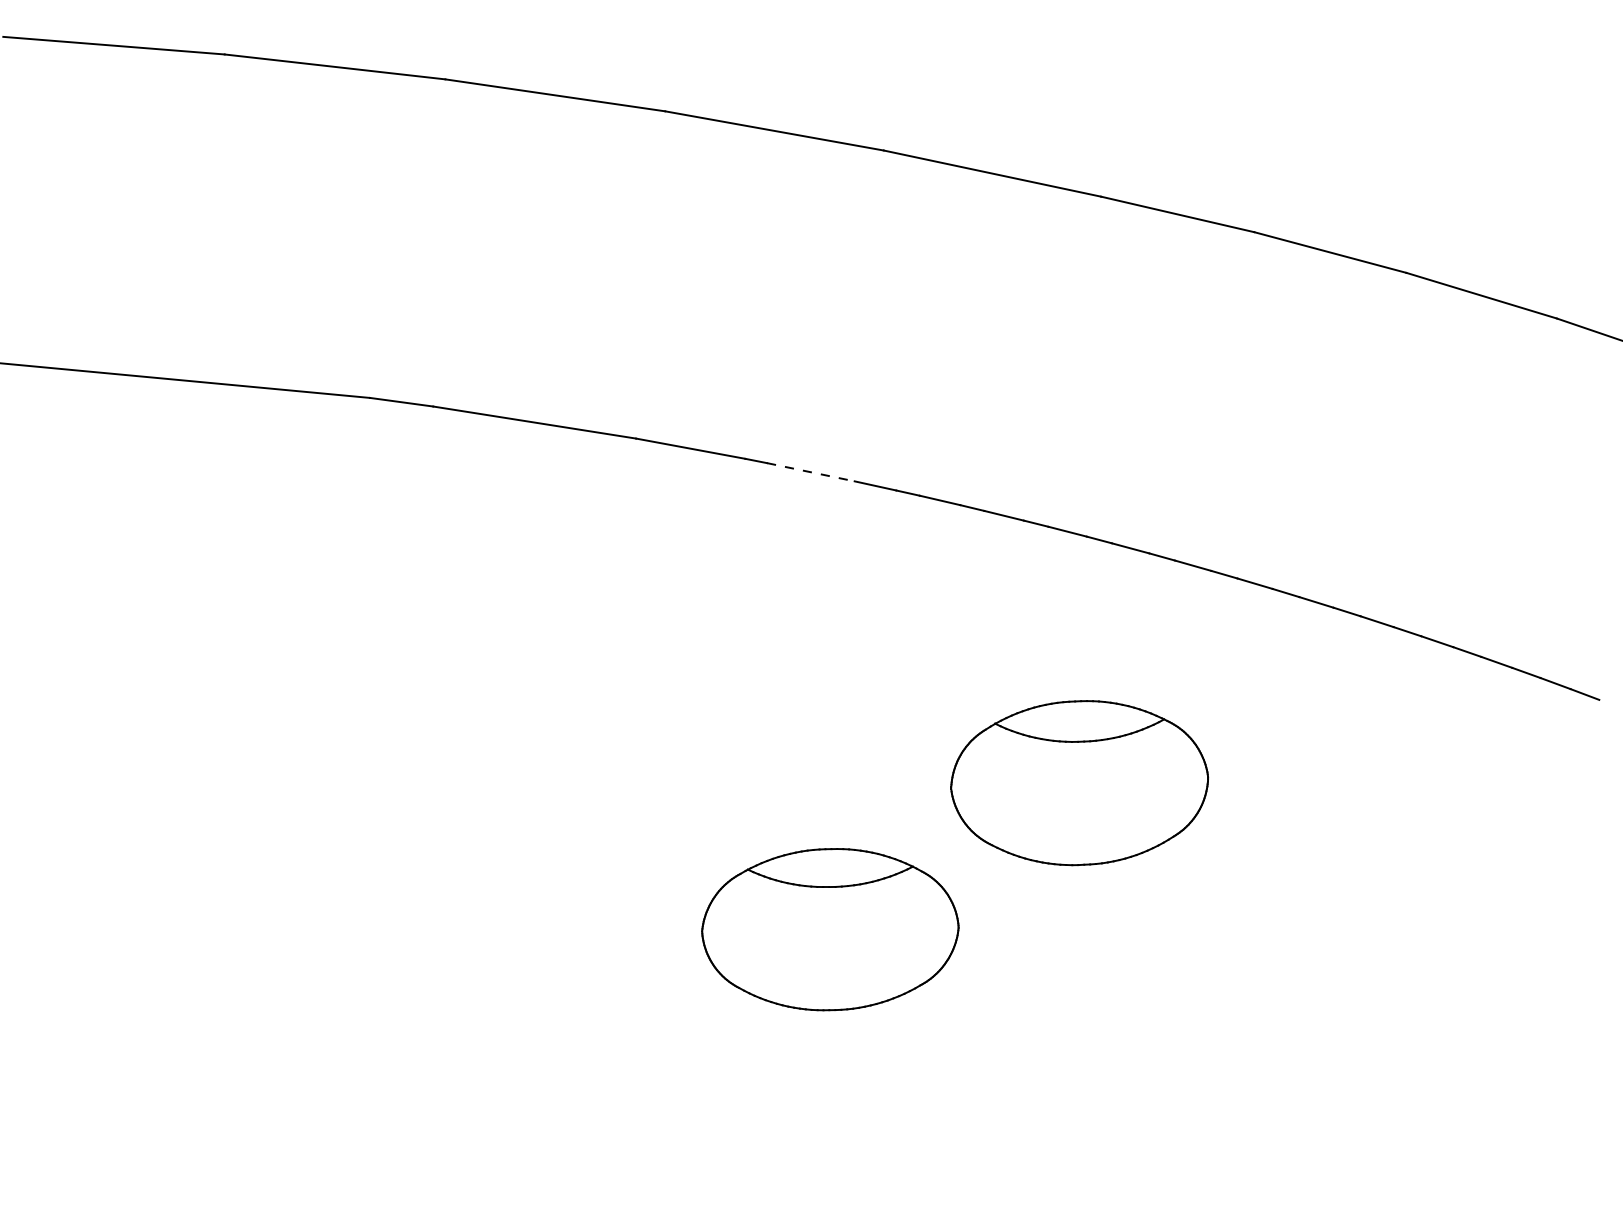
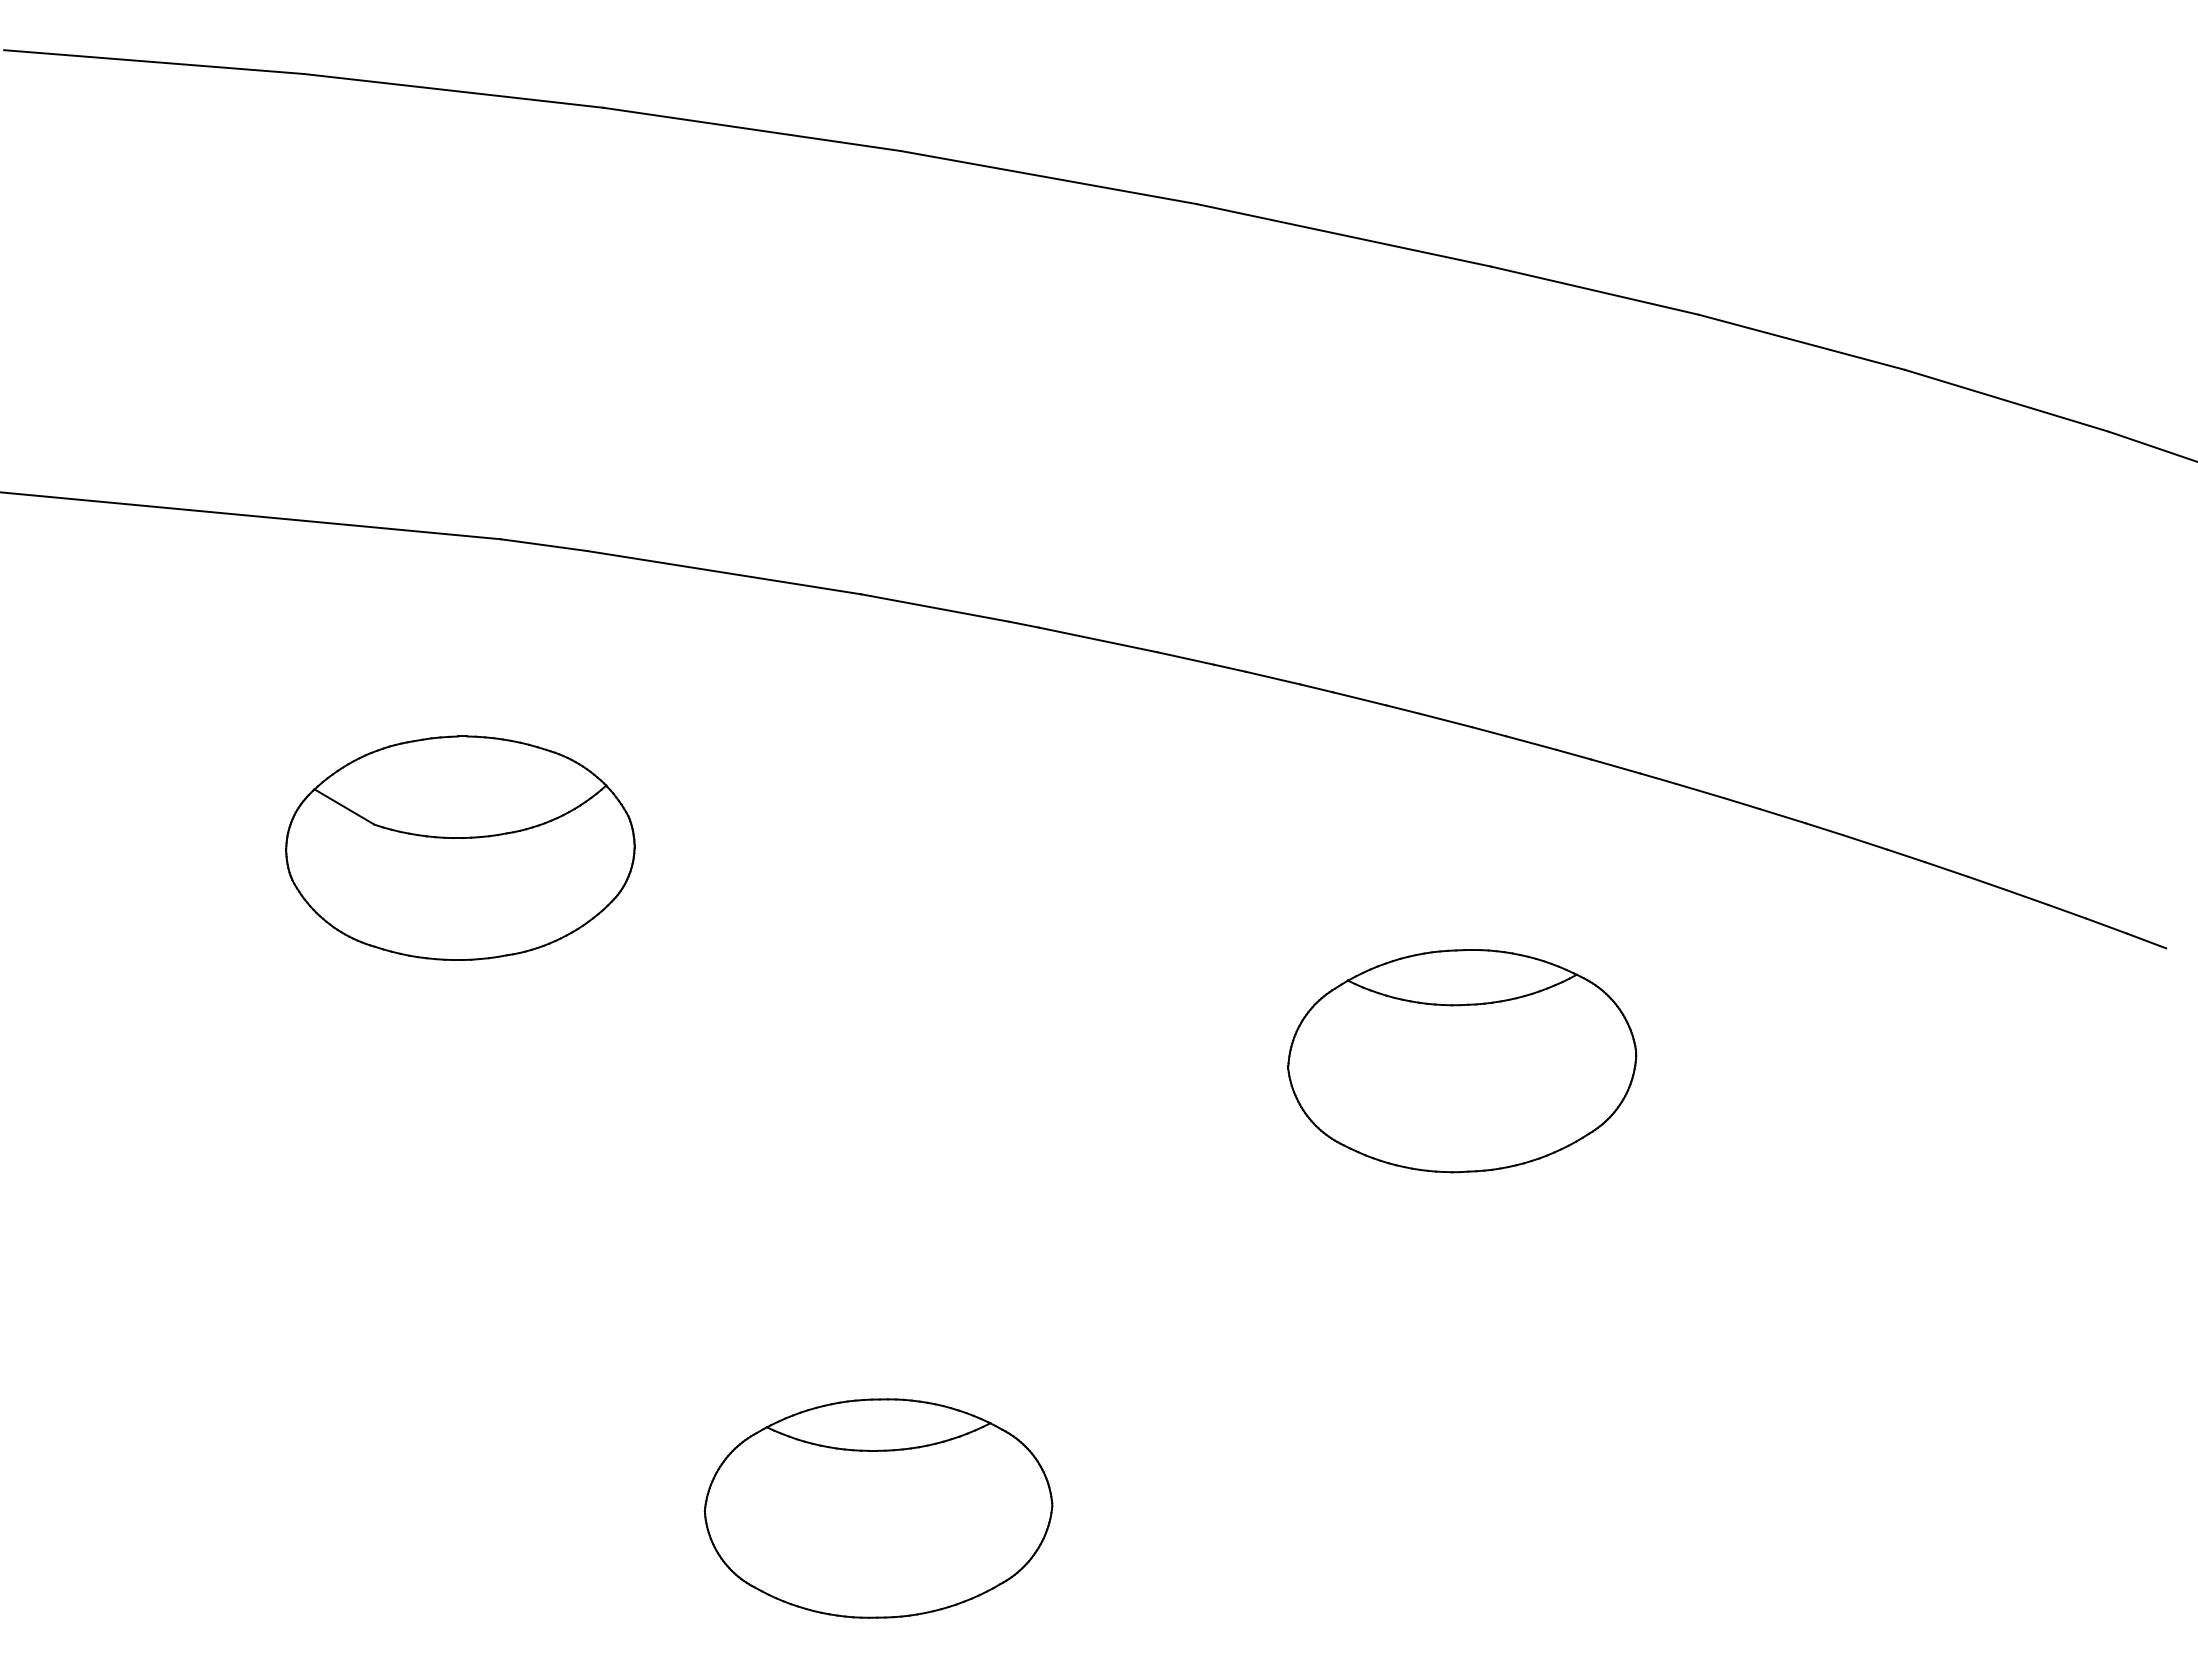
line: (811, 471) -> (1098, 639), dashed -> solid
part: (340, 625) -> (460, 847), added
part: (830, 929) -> (878, 1508), moved

